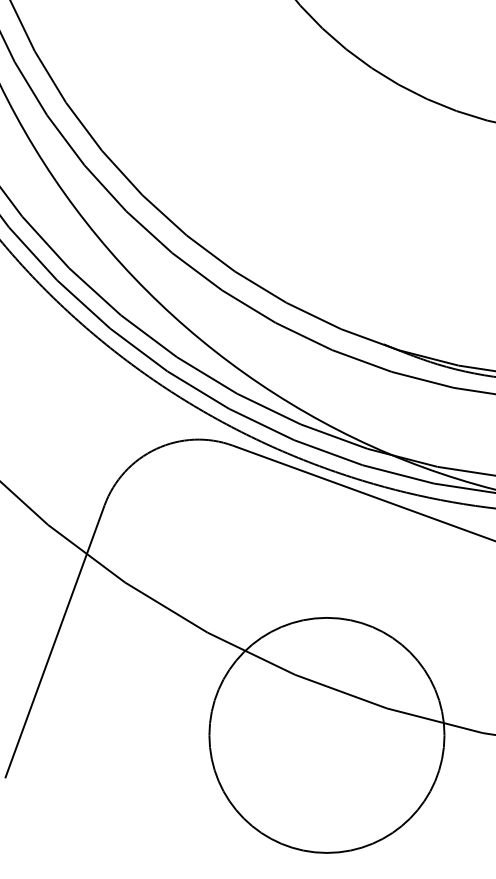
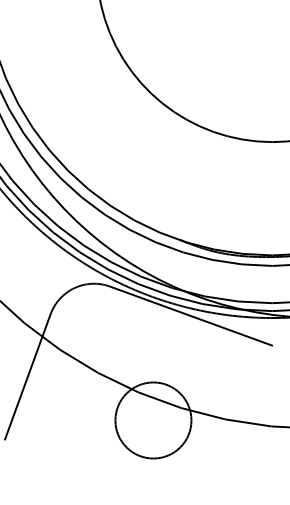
circle: (327, 735) -> (153, 420), size x0.7

